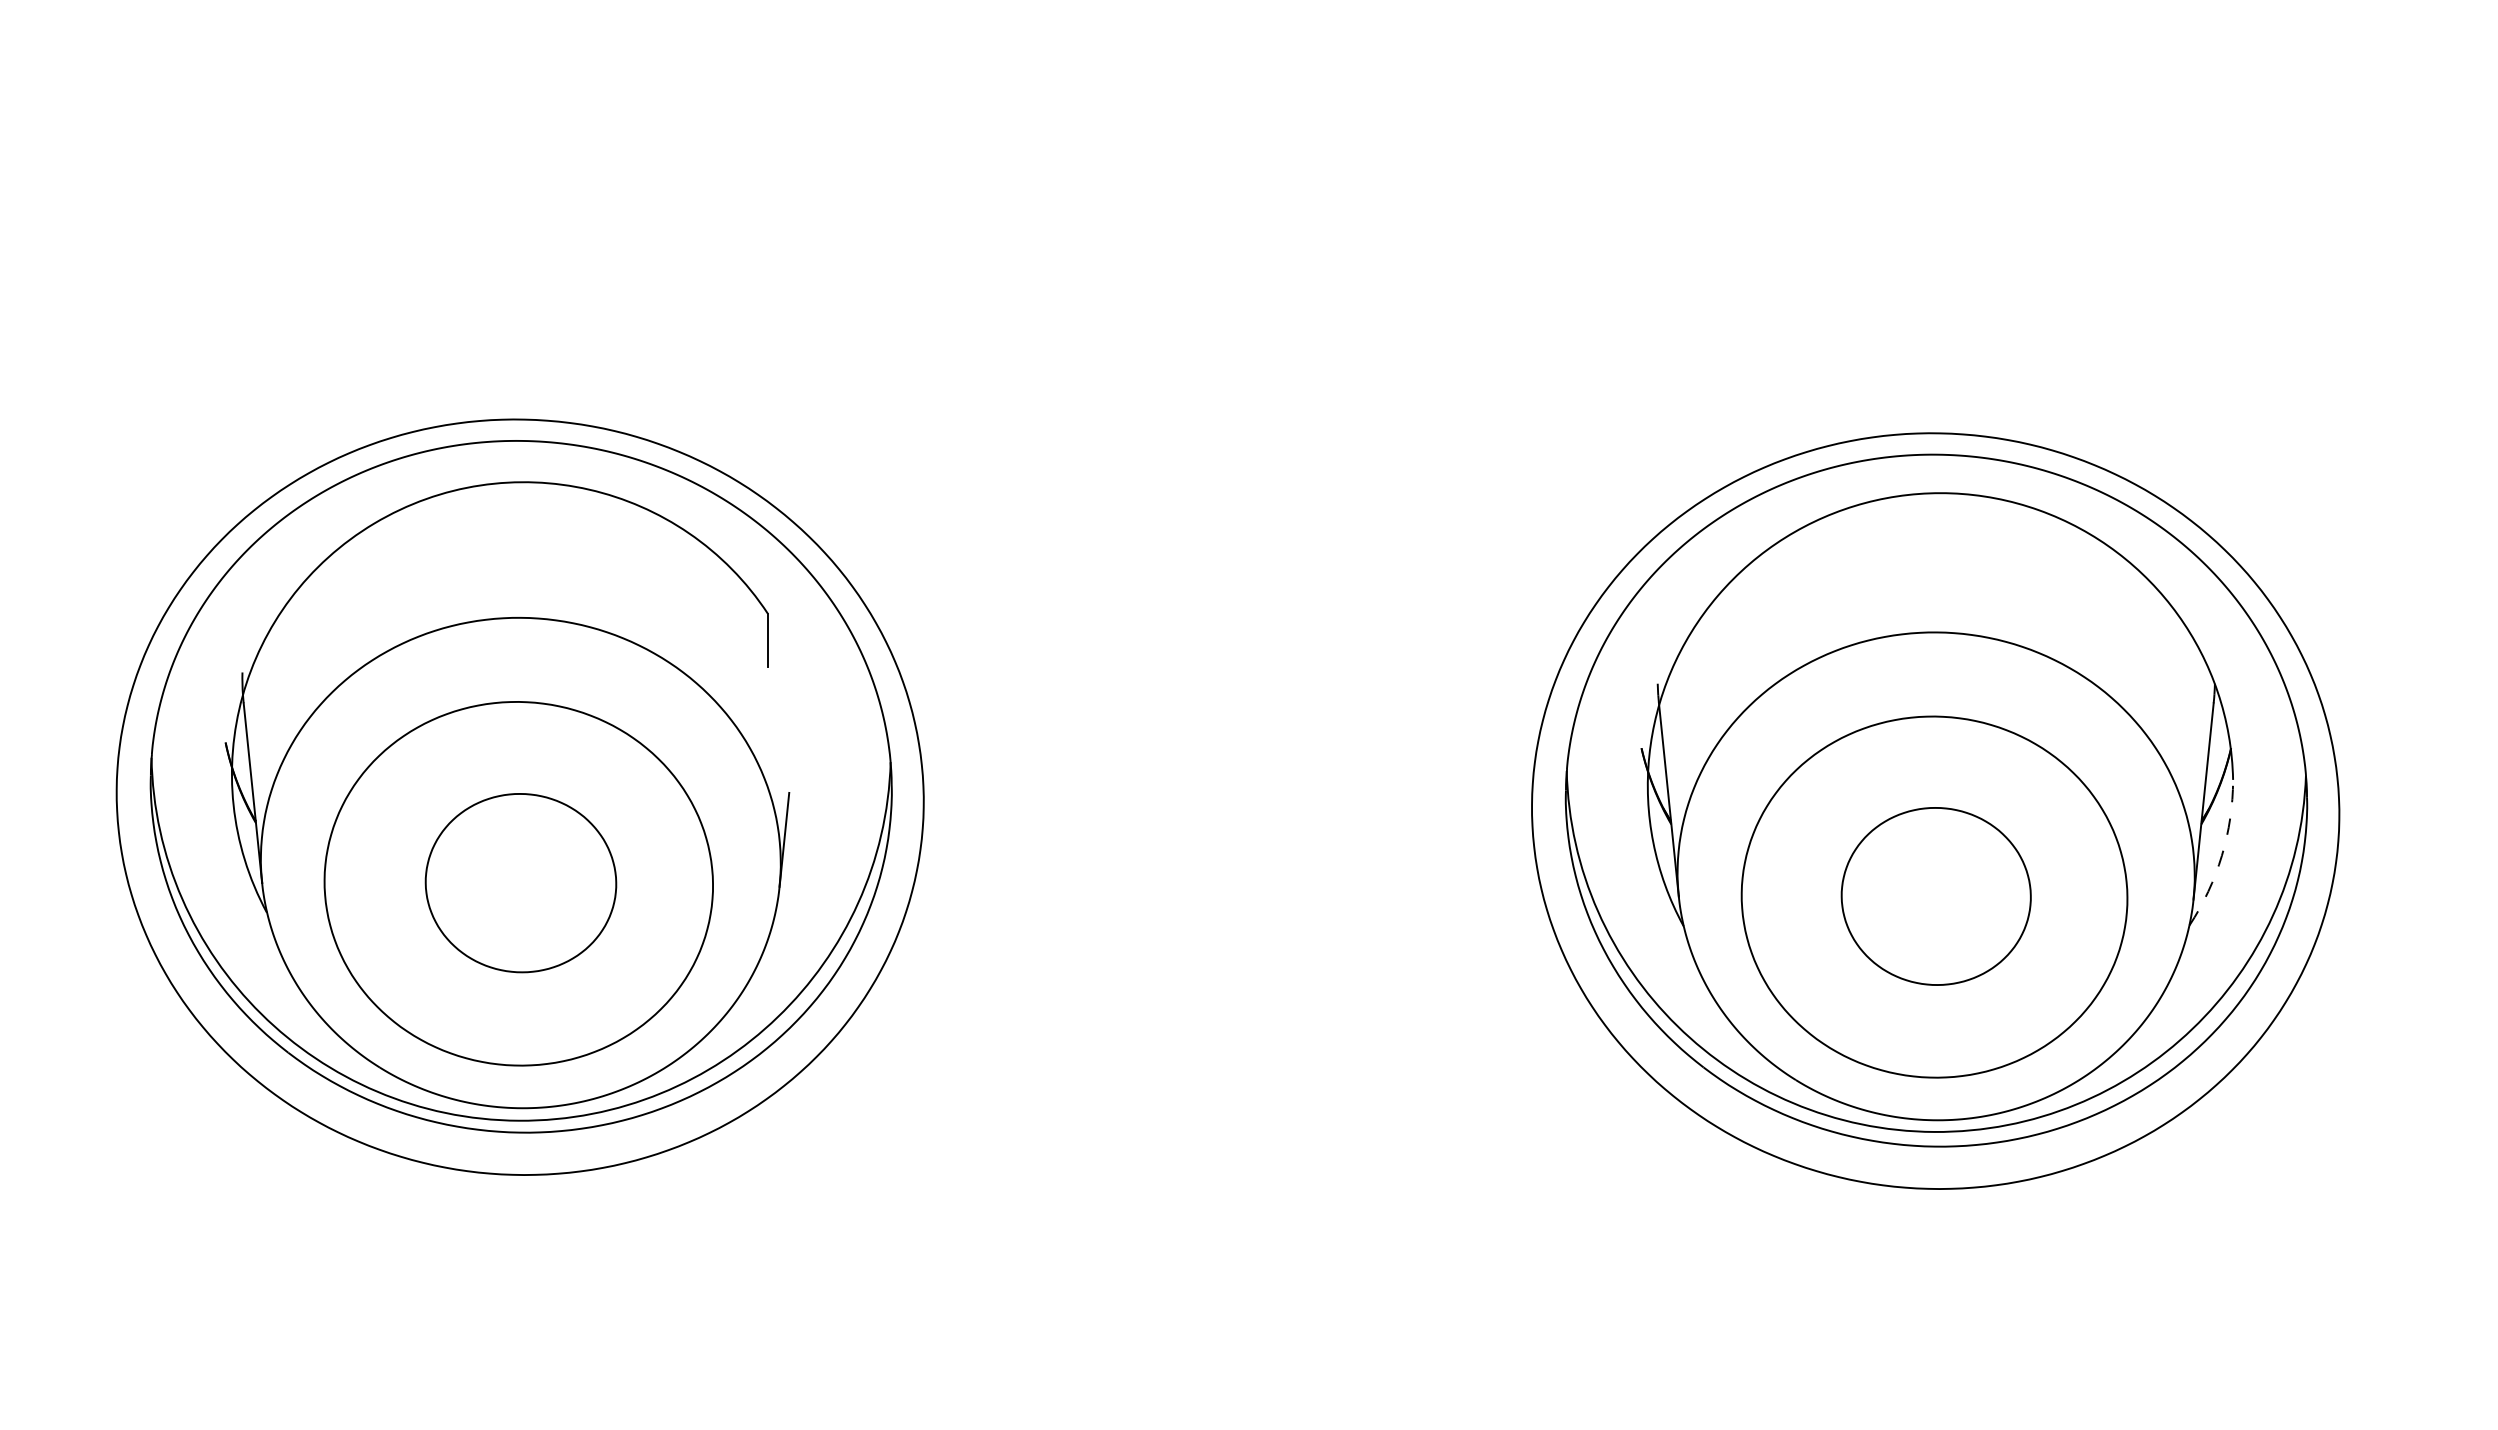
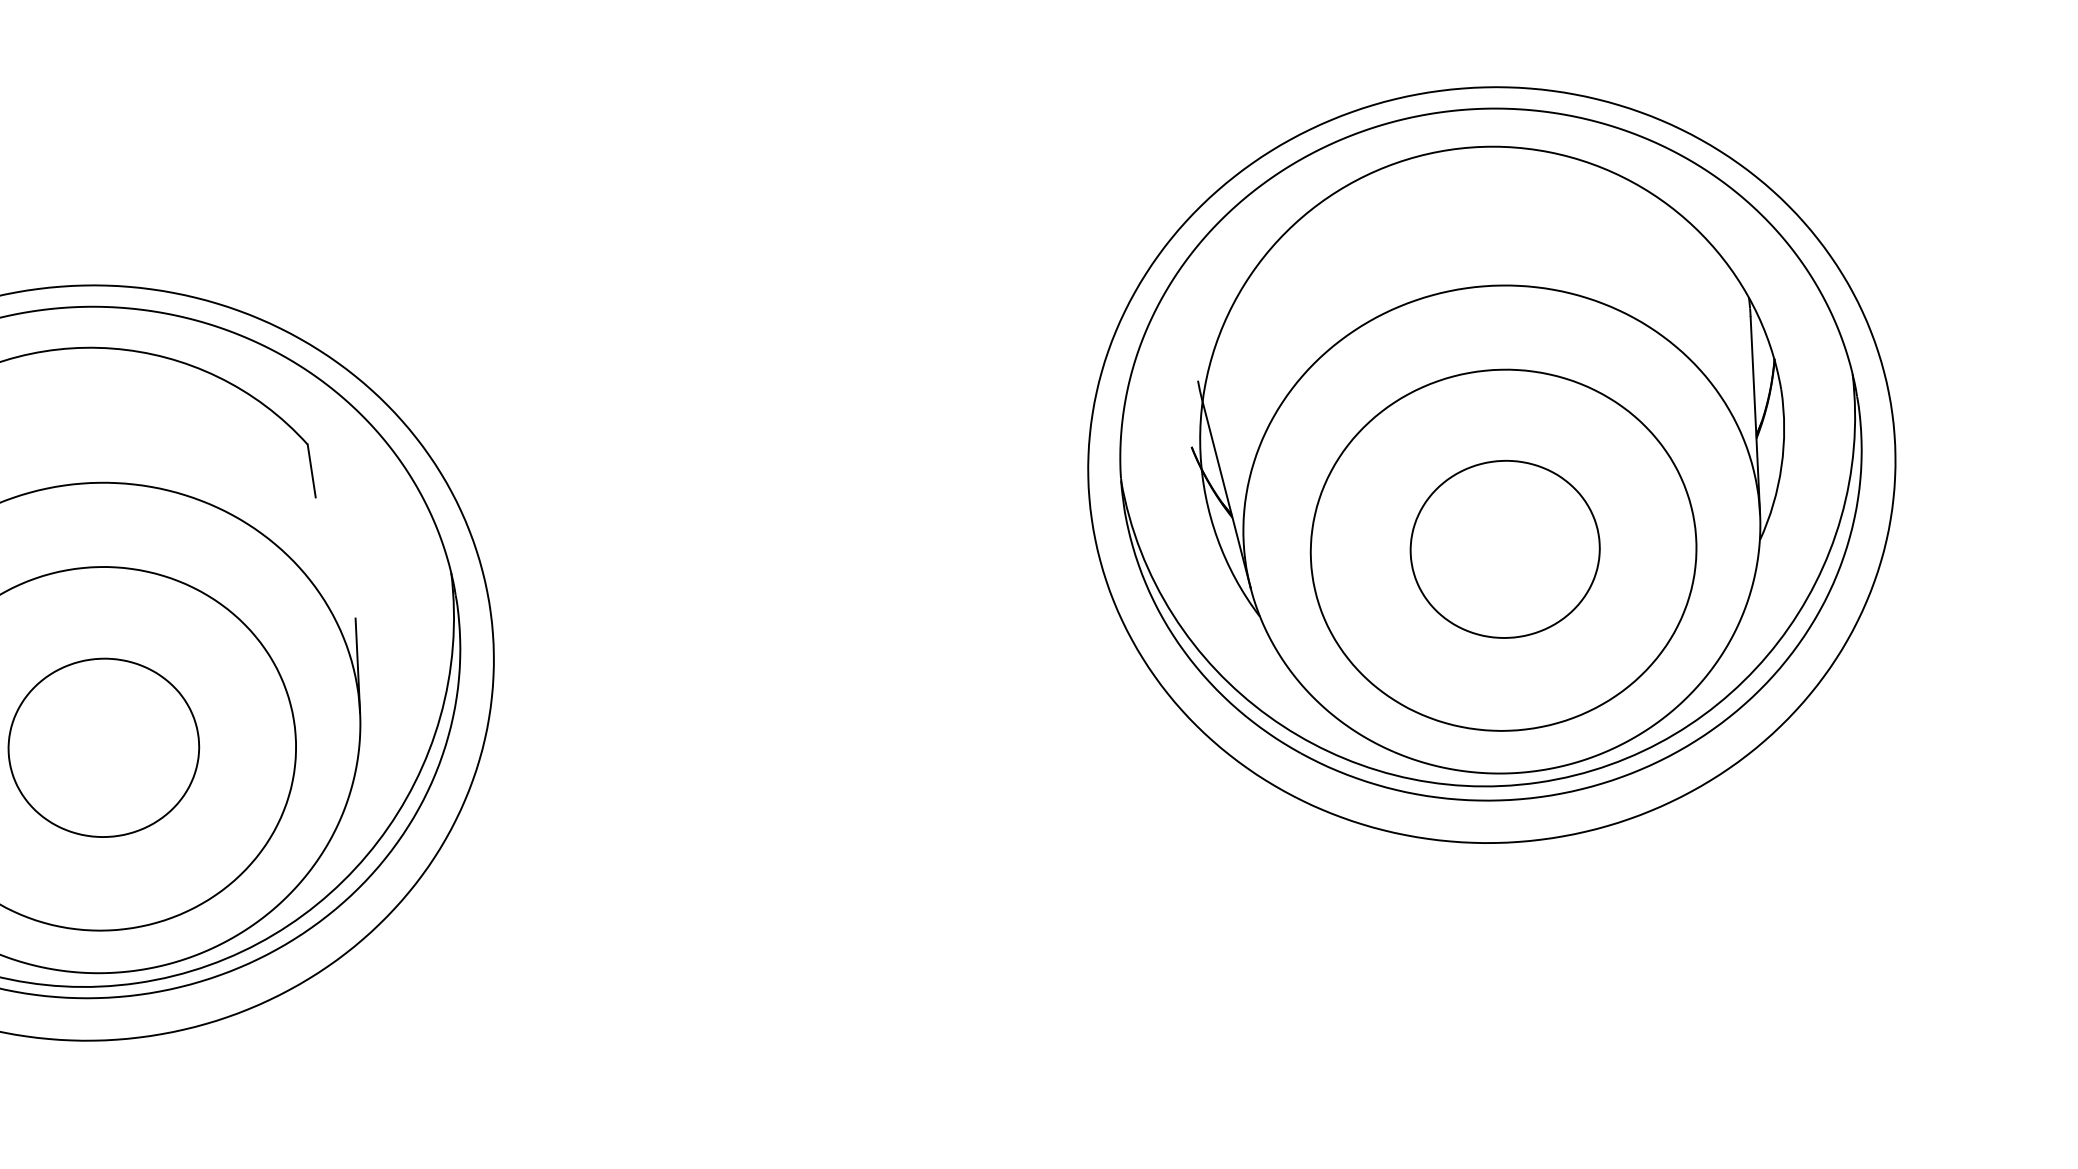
arc: (2221, 855) -> (1781, 466), dashed -> solid

